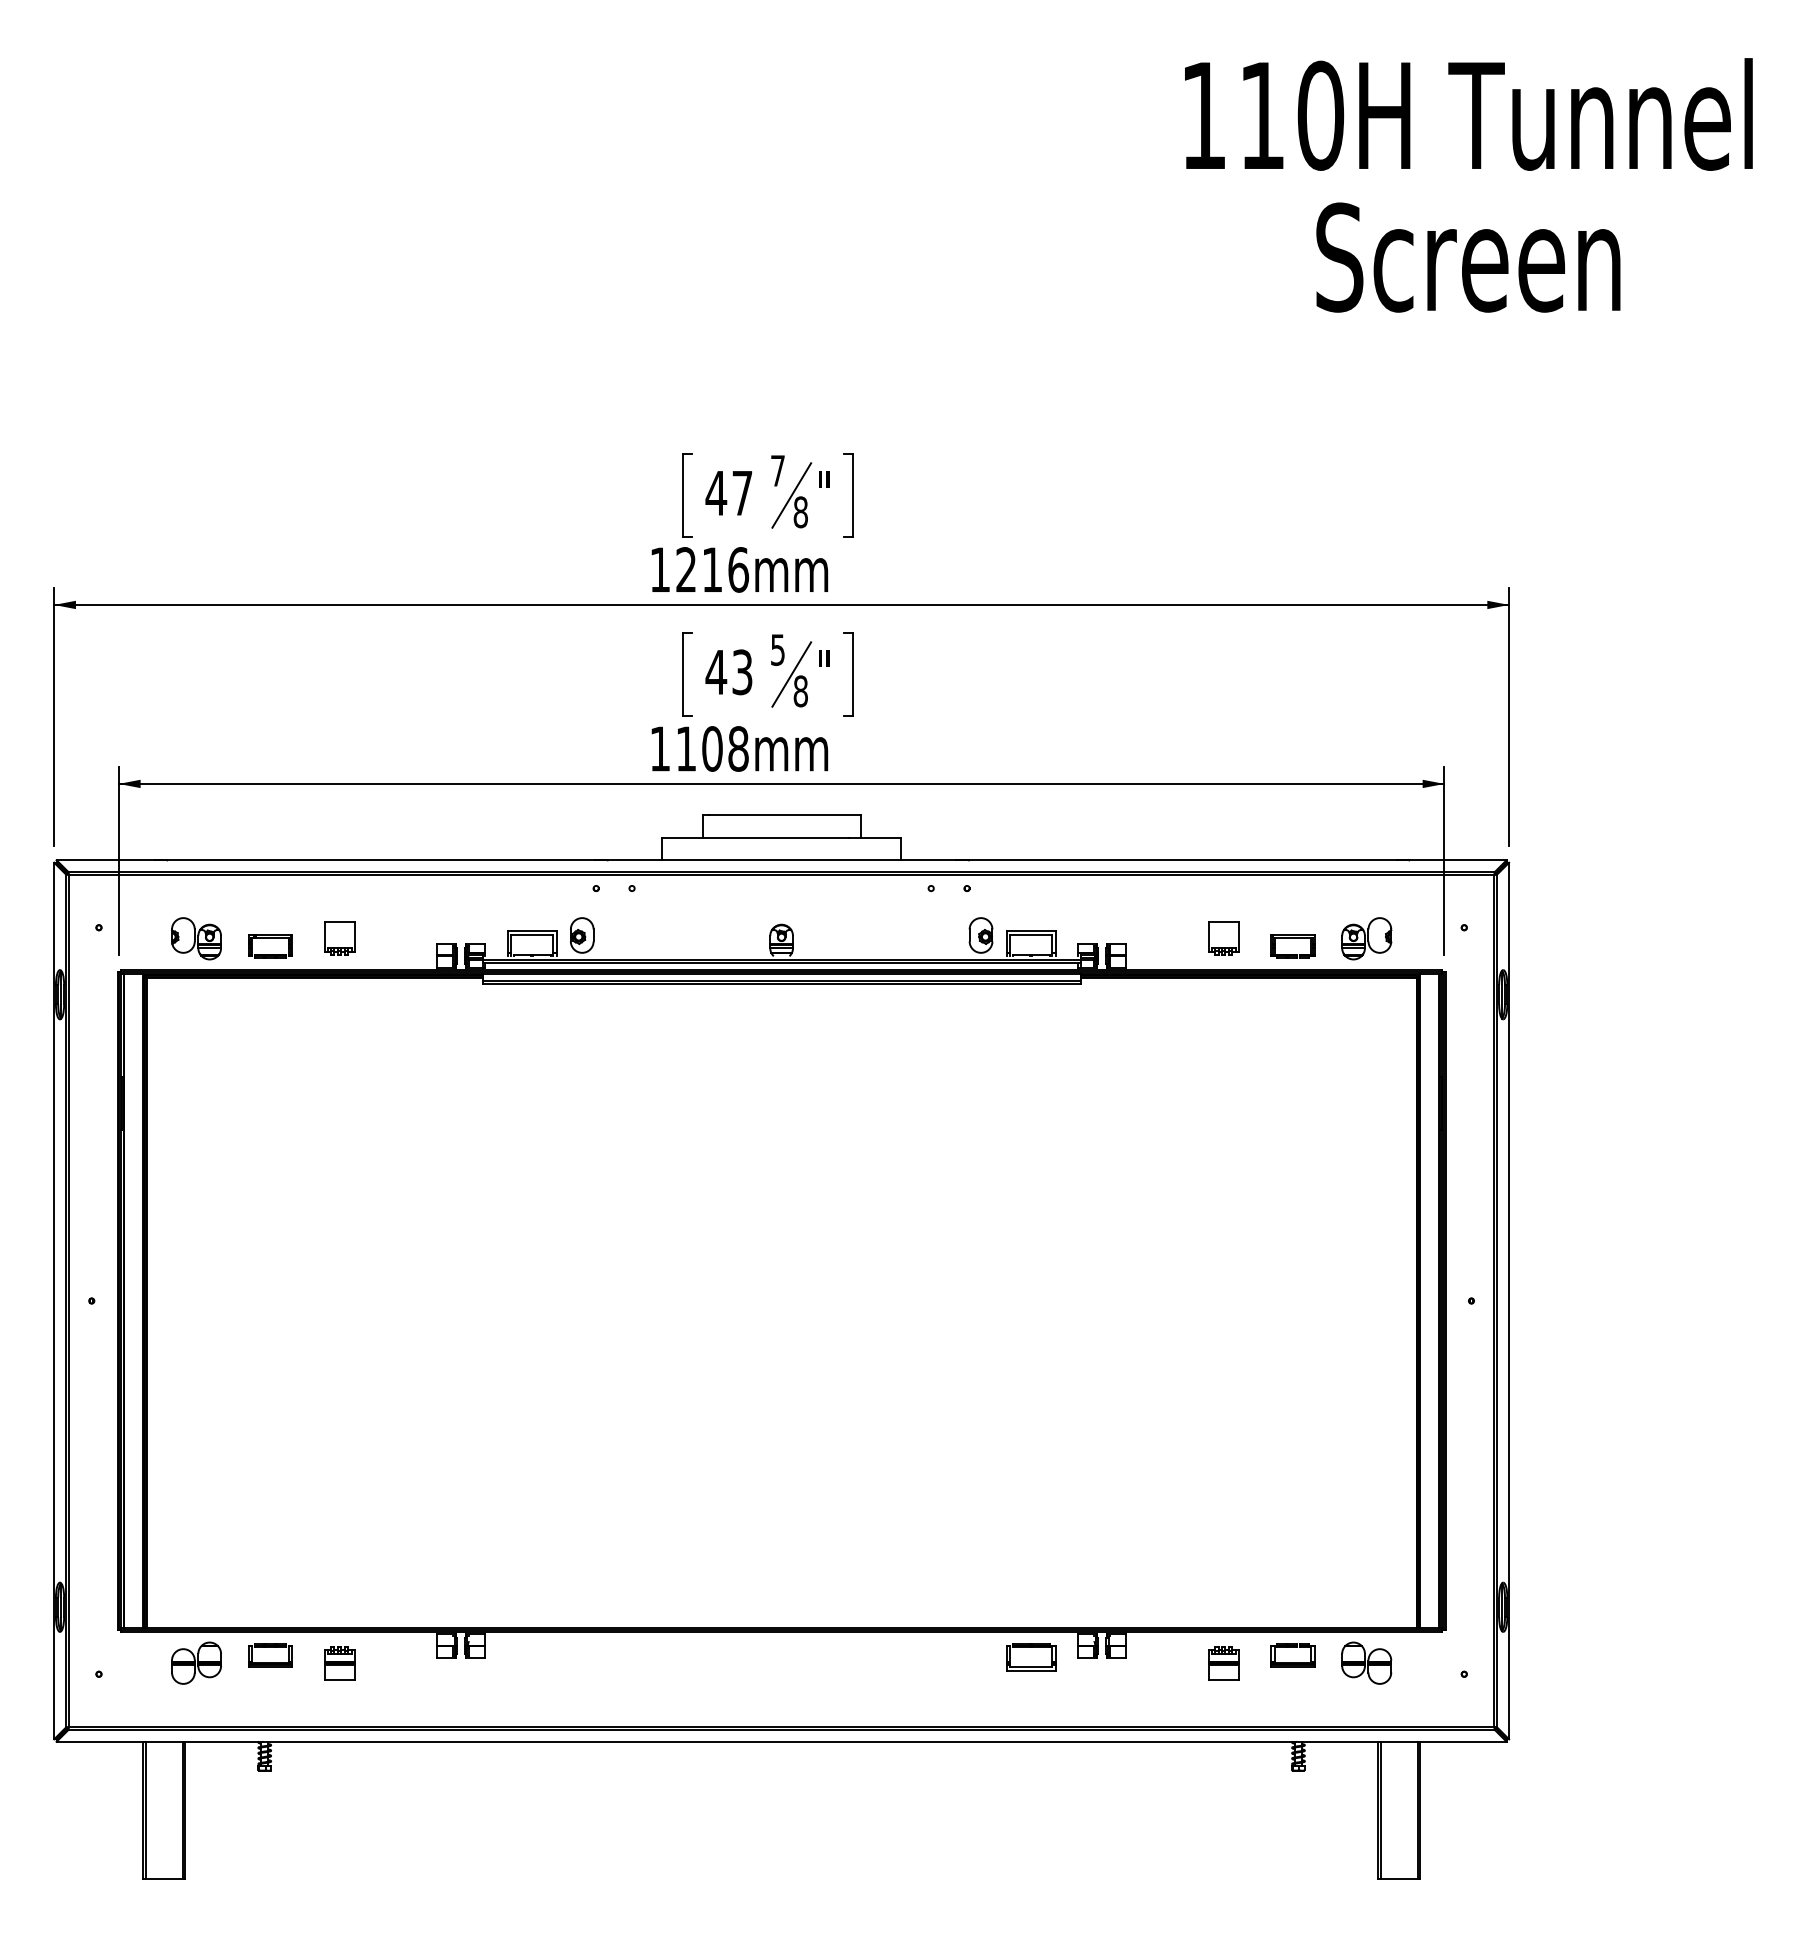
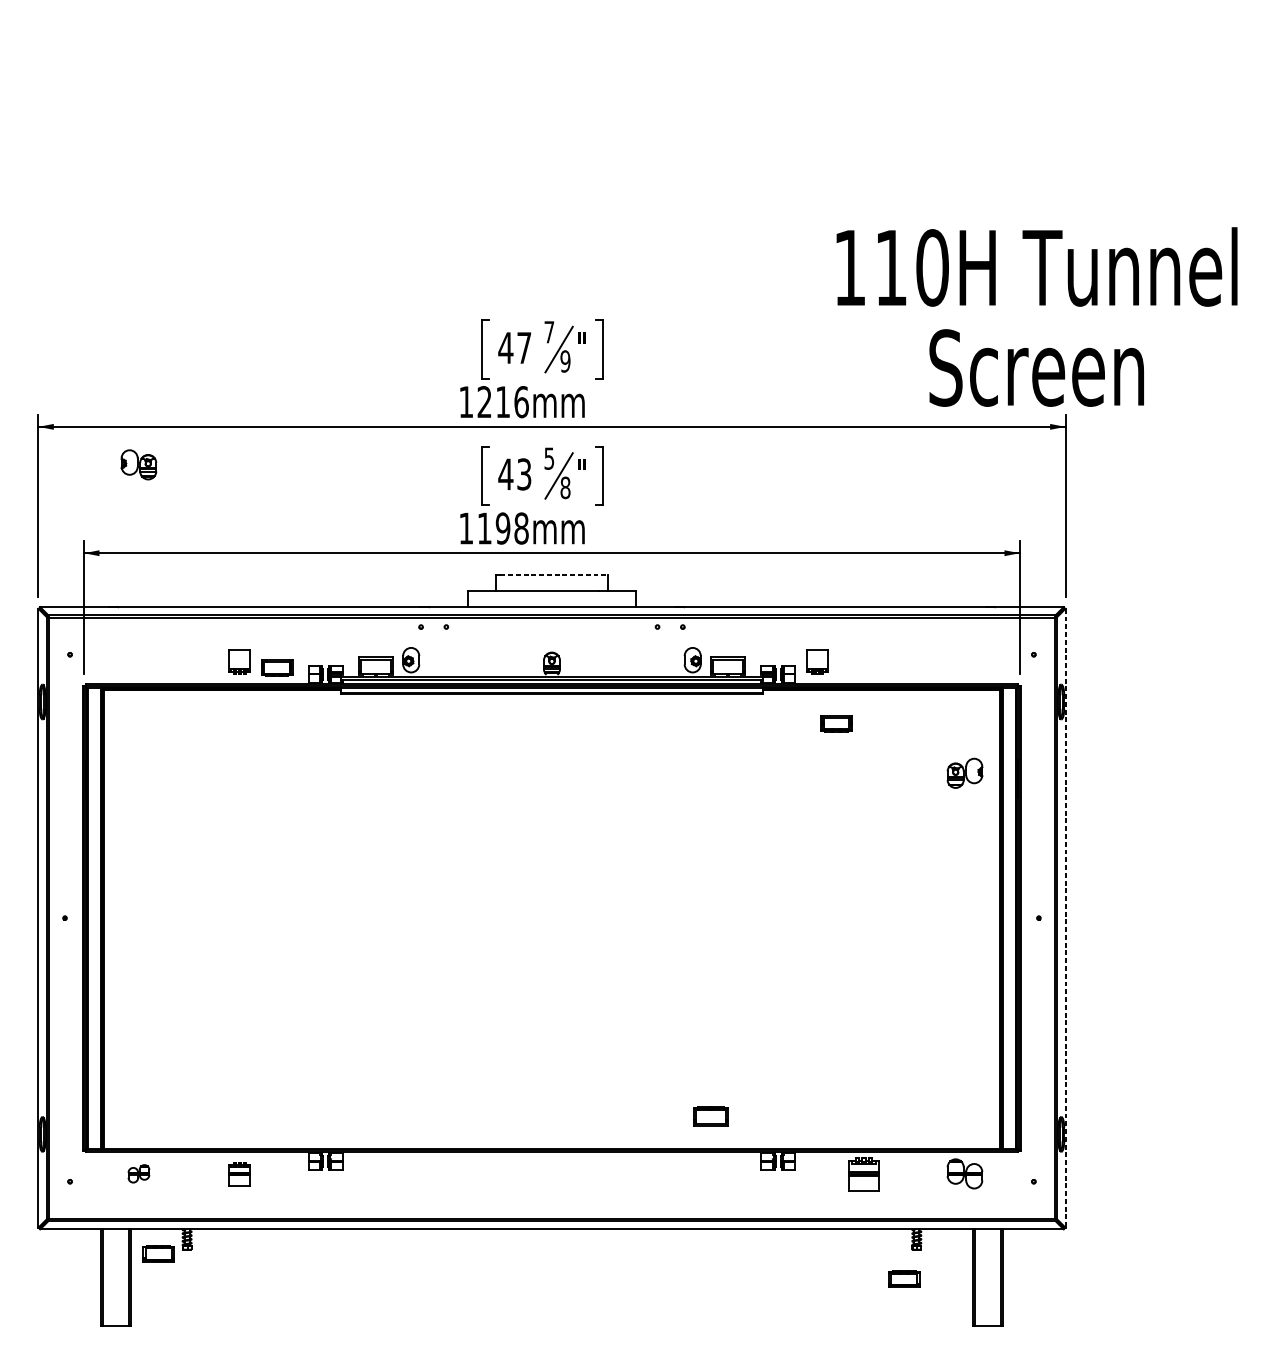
text: (1468, 185) -> (1036, 317), moved
text: (800, 512) -> (565, 361), 8 -> 9
text: (712, 748) -> (503, 528), 1108mm -> 1198mm
line: (785, 815) -> (554, 575), solid -> dashed
part: (196, 938) -> (138, 464), moved
part: (270, 938) -> (277, 662), moved
part: (1223, 938) -> (817, 662), moved
part: (1292, 938) -> (836, 718), moved
part: (1366, 938) -> (964, 773), moved
line: (1509, 1301) -> (1065, 918), solid -> dashed
part: (196, 1662) -> (138, 1173), size x0.6
part: (270, 1662) -> (158, 1258), moved
part: (1292, 1662) -> (904, 1284), moved
part: (1223, 1663) -> (863, 1174), size x1.4
part: (1031, 1666) -> (711, 1123), moved

